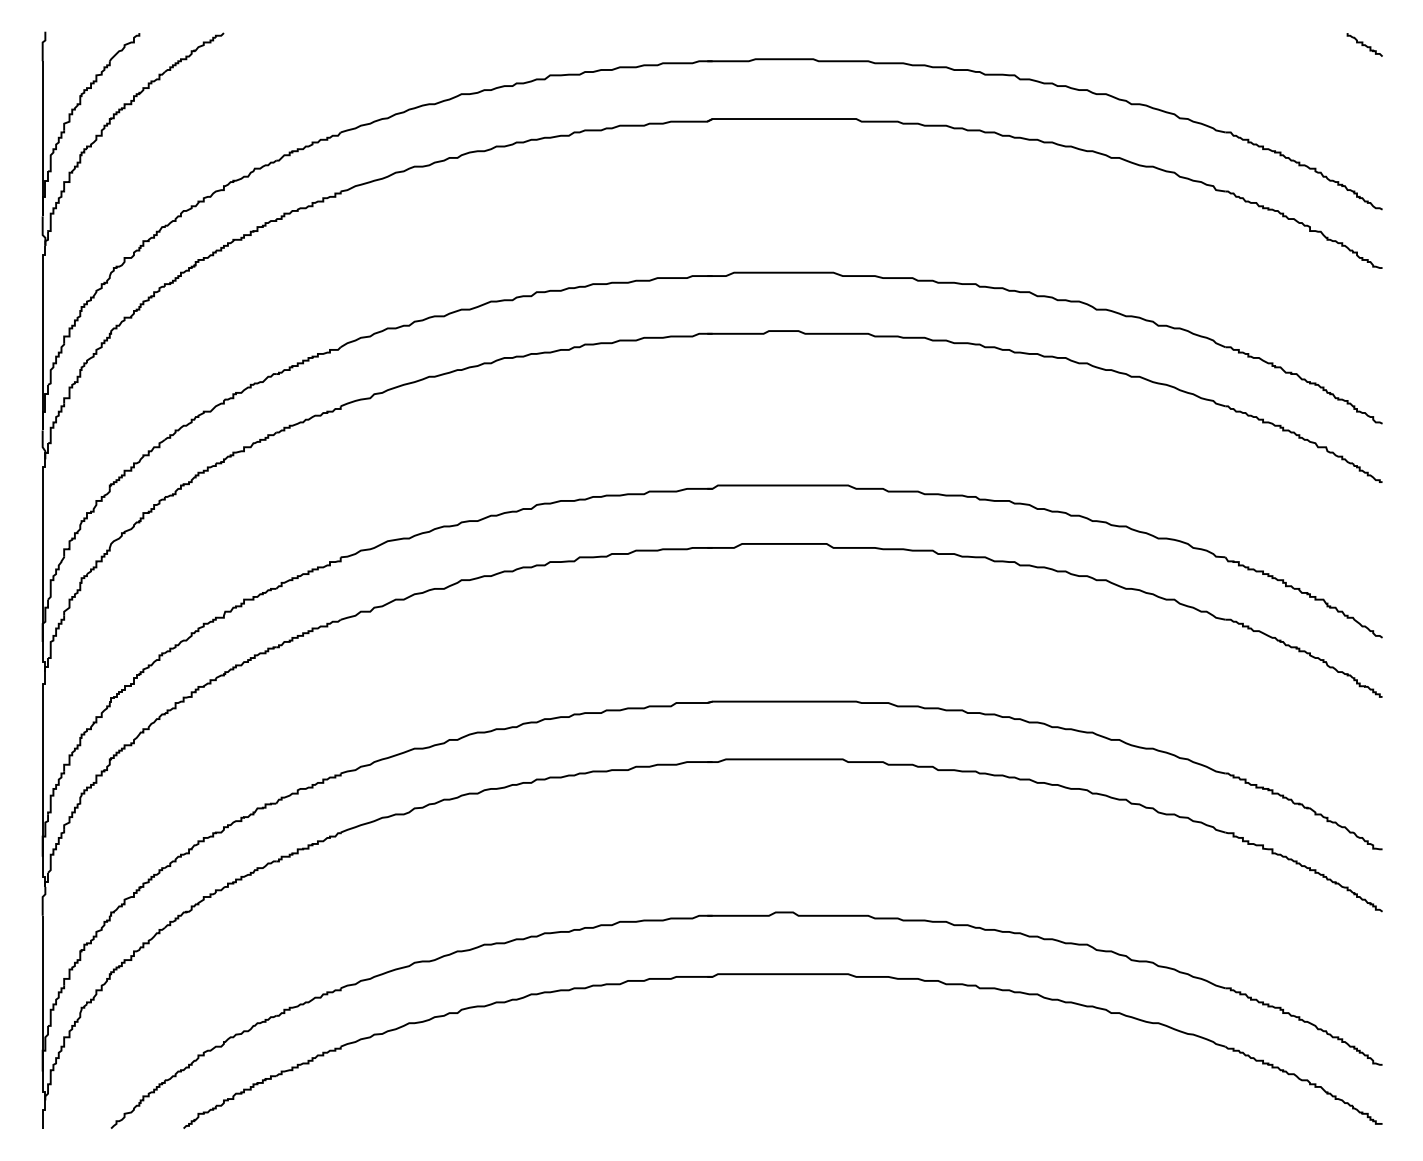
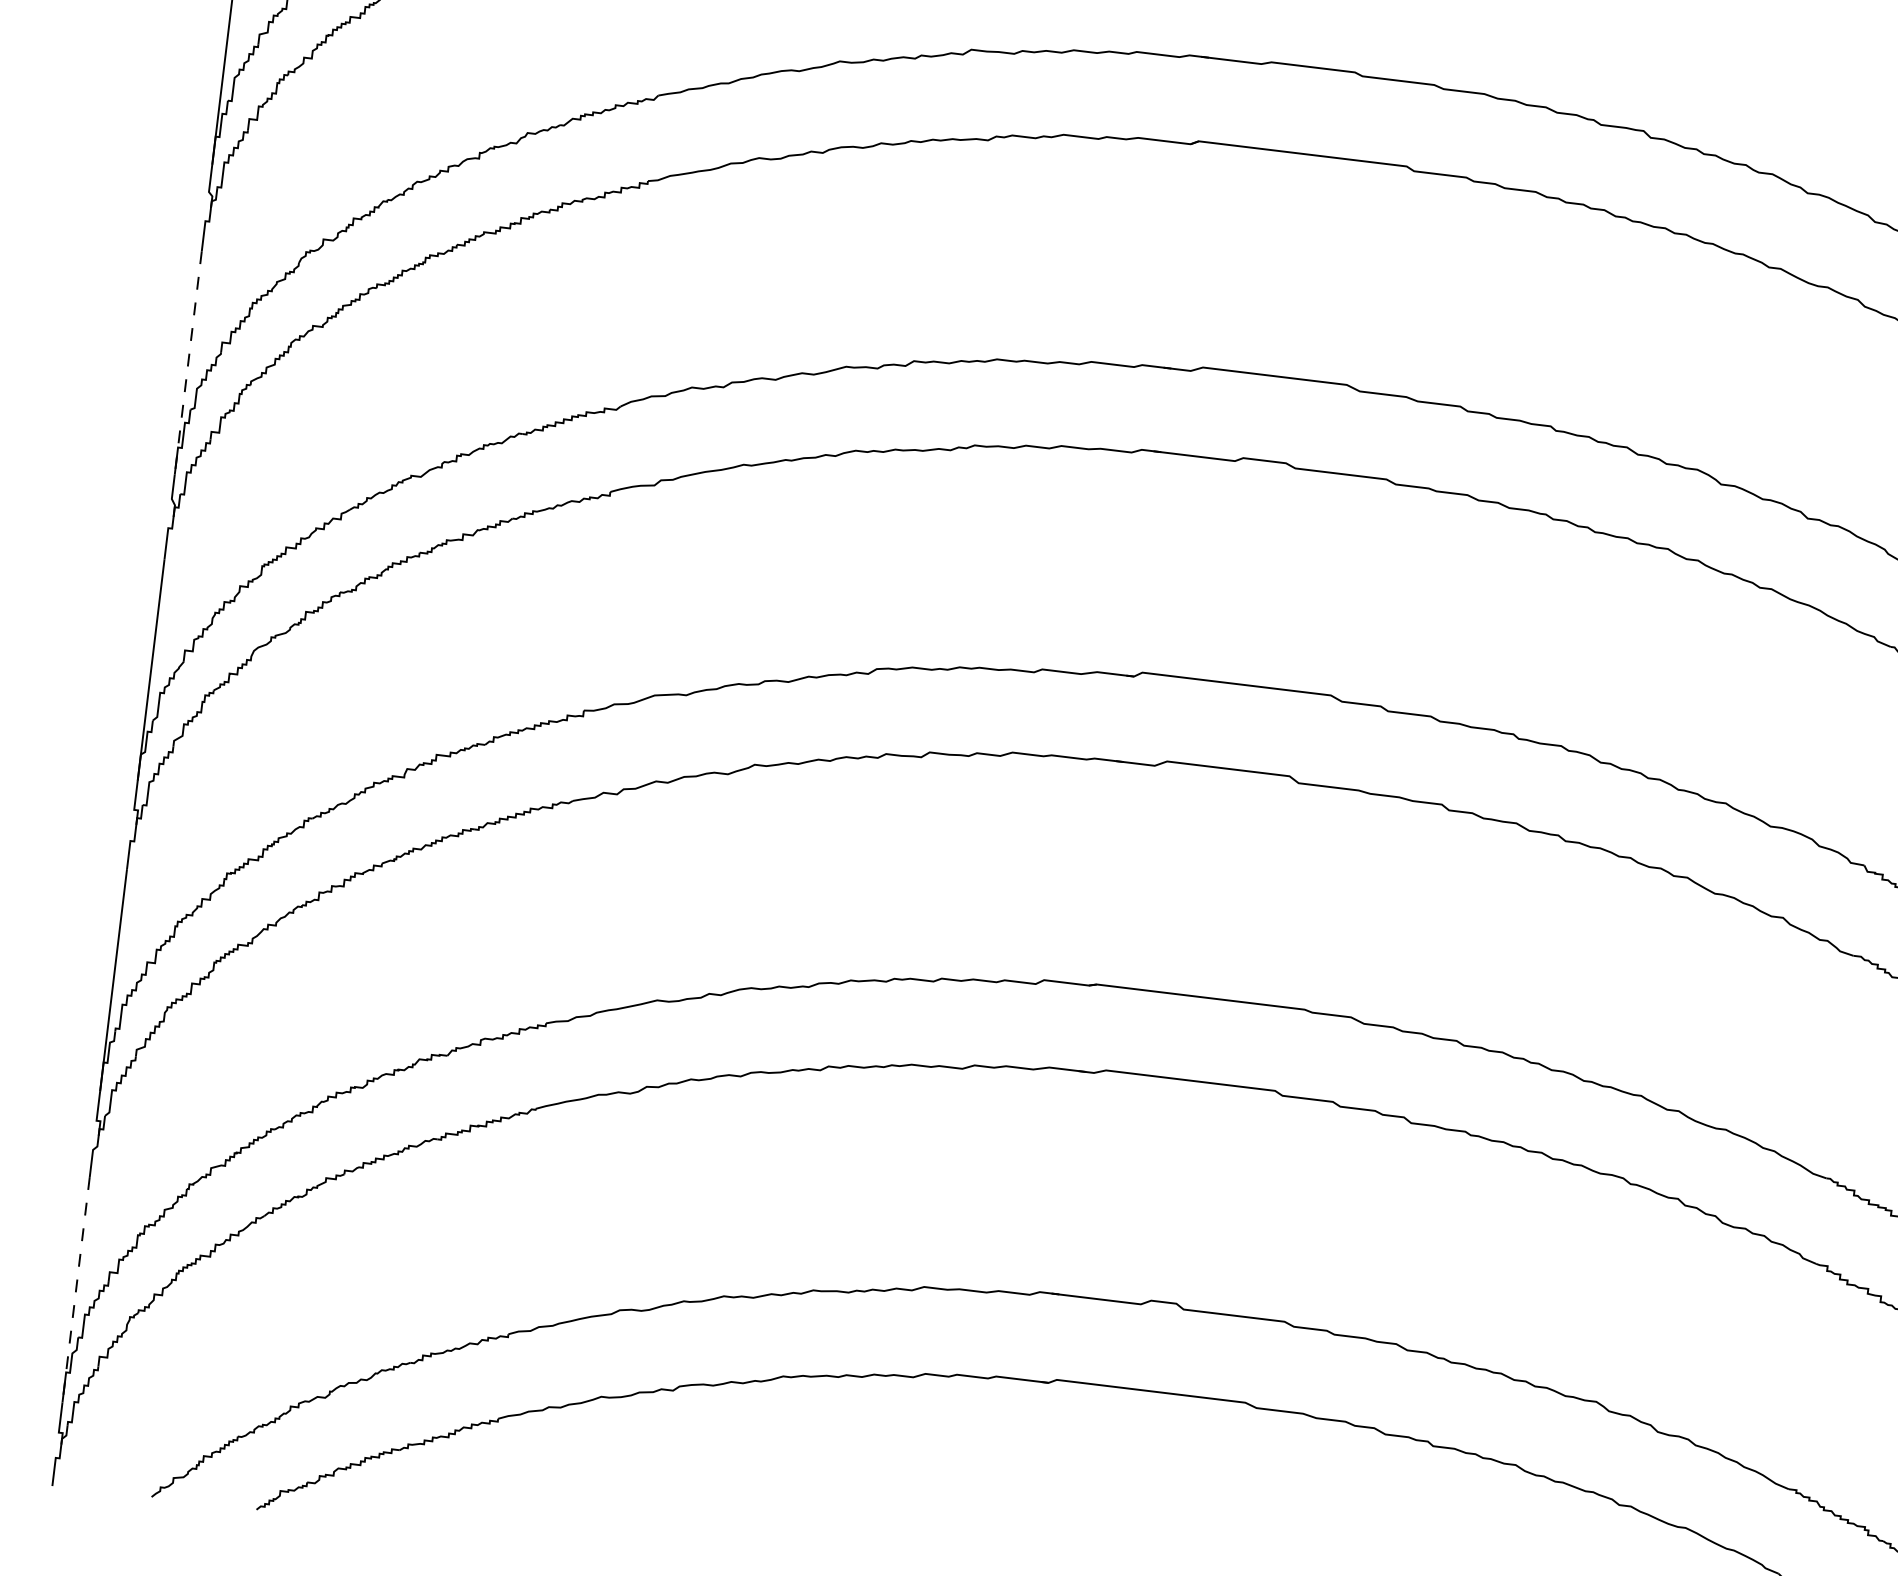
line: (42, 353) -> (187, 363), solid -> dashed
line: (42, 993) -> (75, 1289), solid -> dashed

